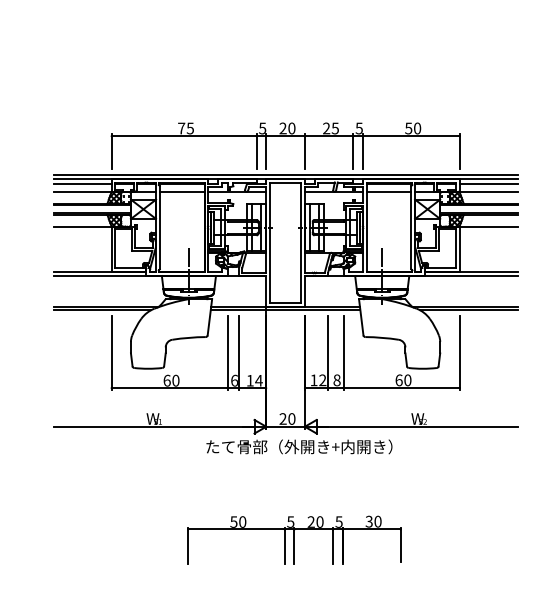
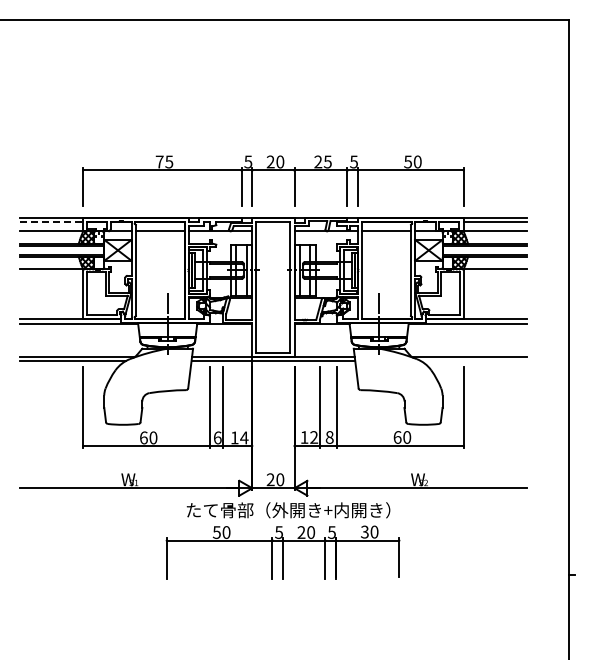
line: (285, 174) -> (273, 212), removed
line: (82, 183) -> (51, 222), solid -> dashed
line: (468, 309) -> (473, 360), removed
part: (293, 540) -> (282, 552), moved

